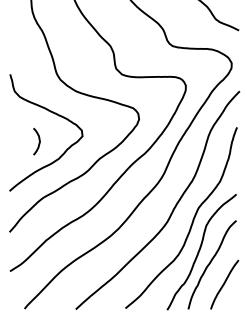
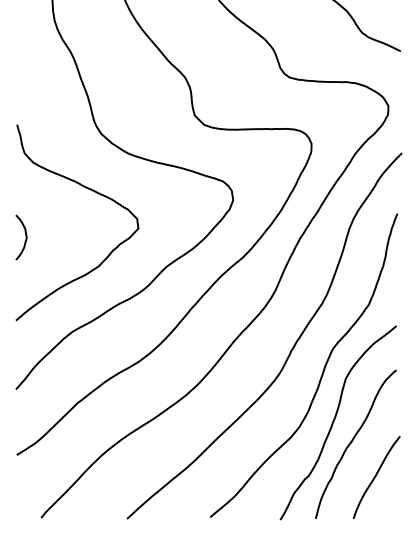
curve: (38, 140) -> (24, 235), moved

